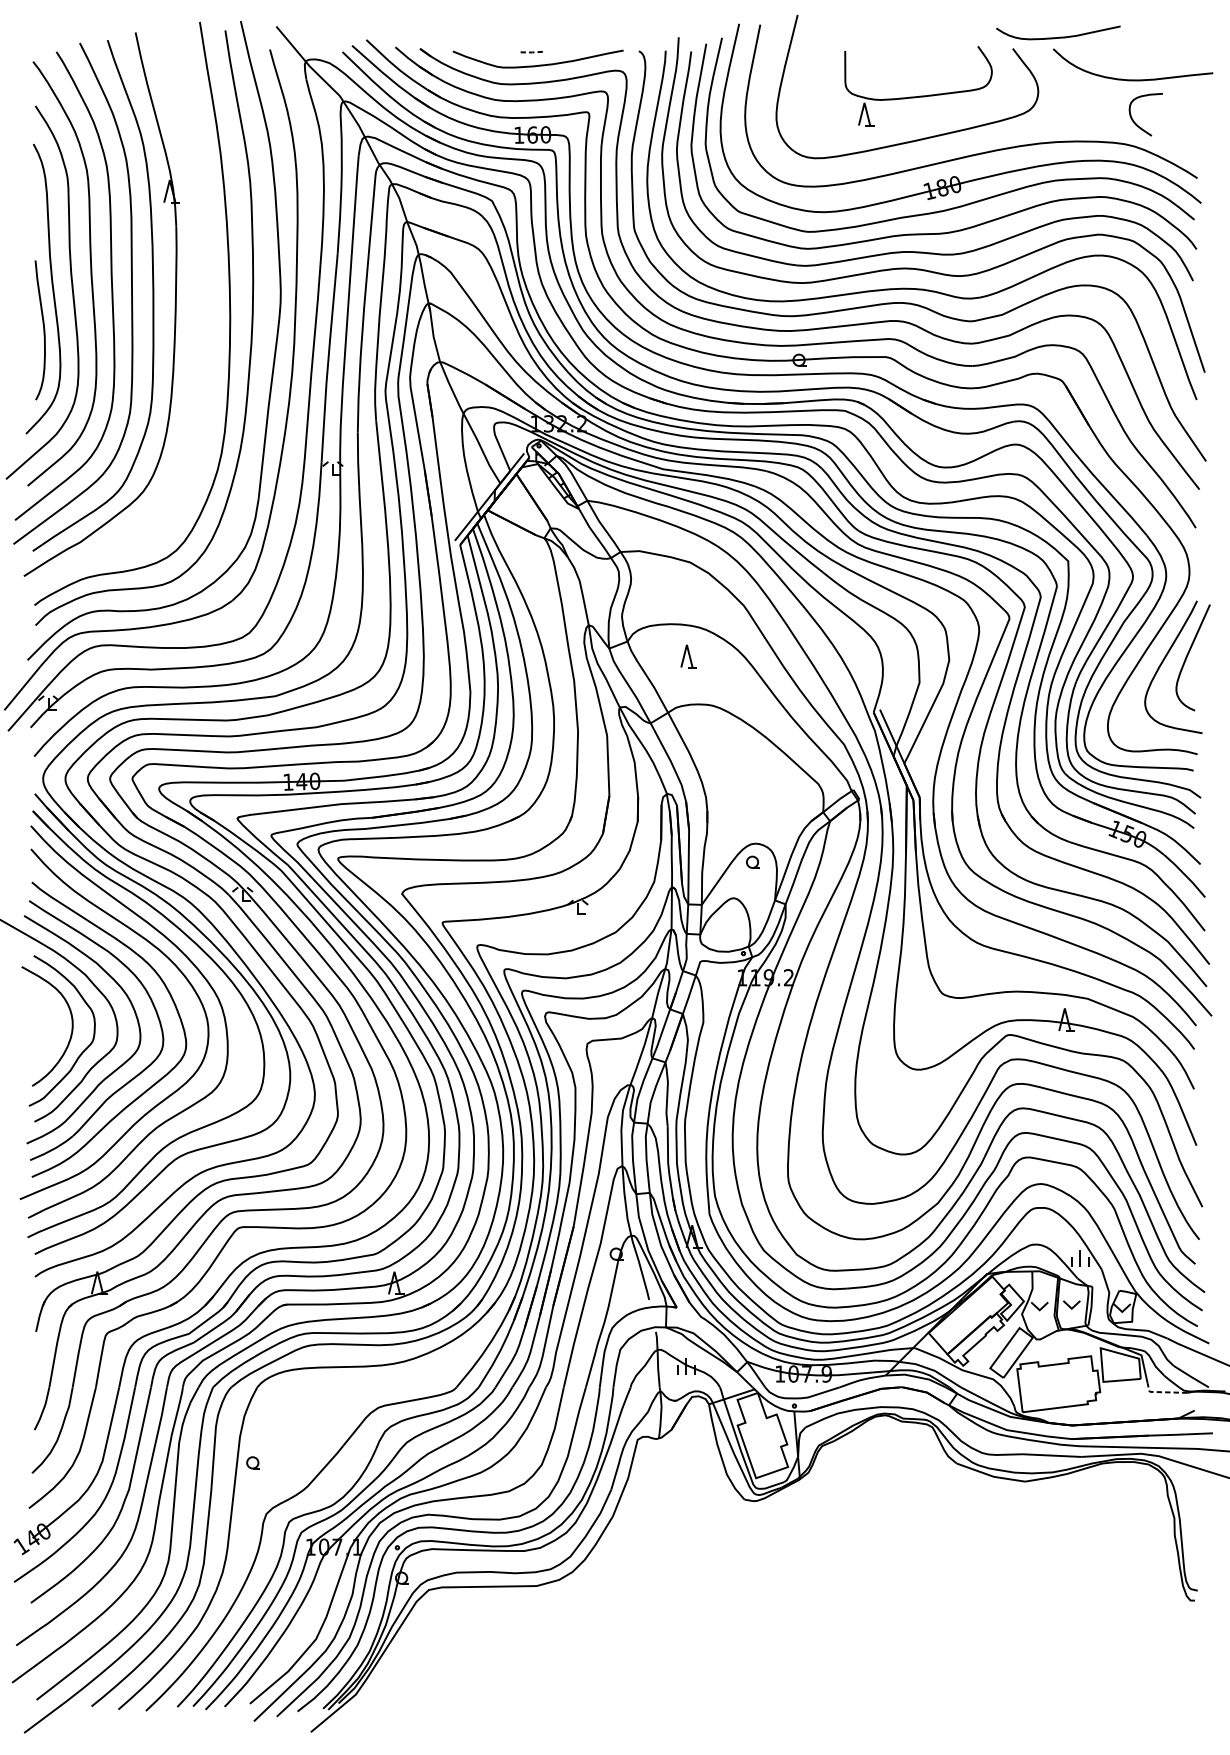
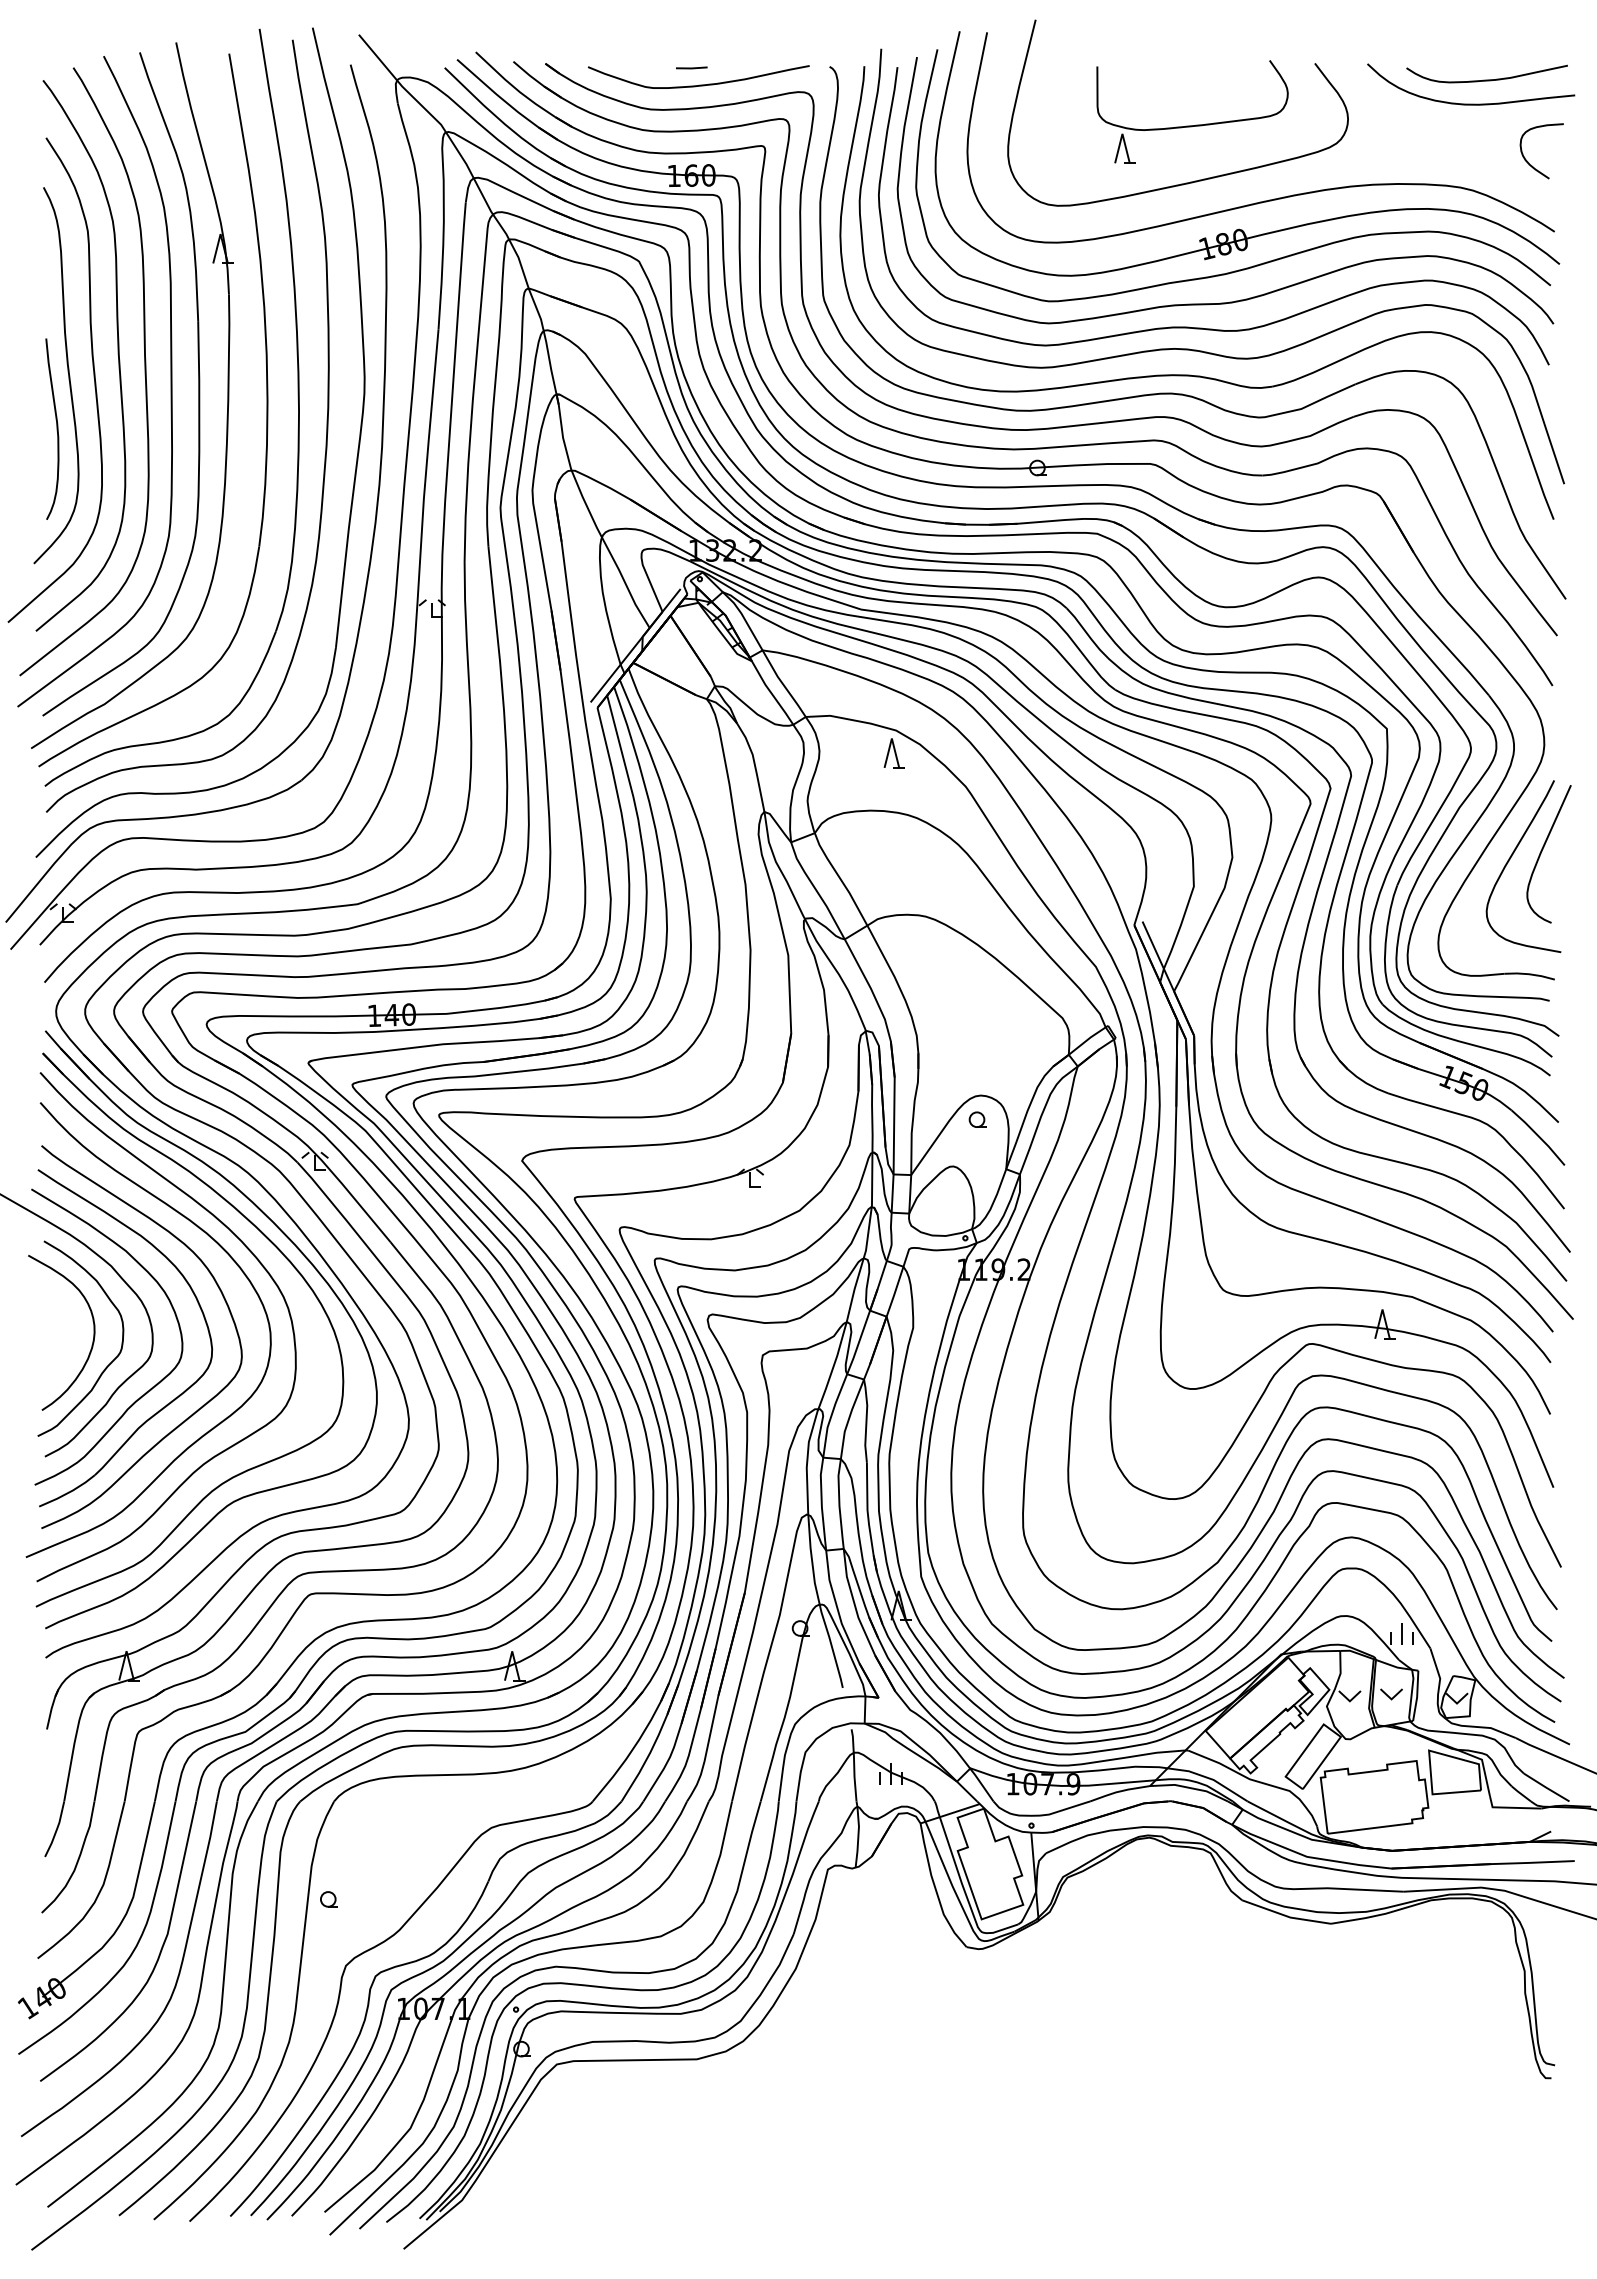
curve: (1057, 37) -> (1486, 79), moved
line: (532, 52) -> (691, 68), dashed -> solid
curve: (1135, 122) -> (1528, 161), moved
part: (205, 315) -> (266, 410), added
part: (688, 656) -> (893, 753), moved
line: (1163, 1392) -> (1510, 1807), dashed -> solid

